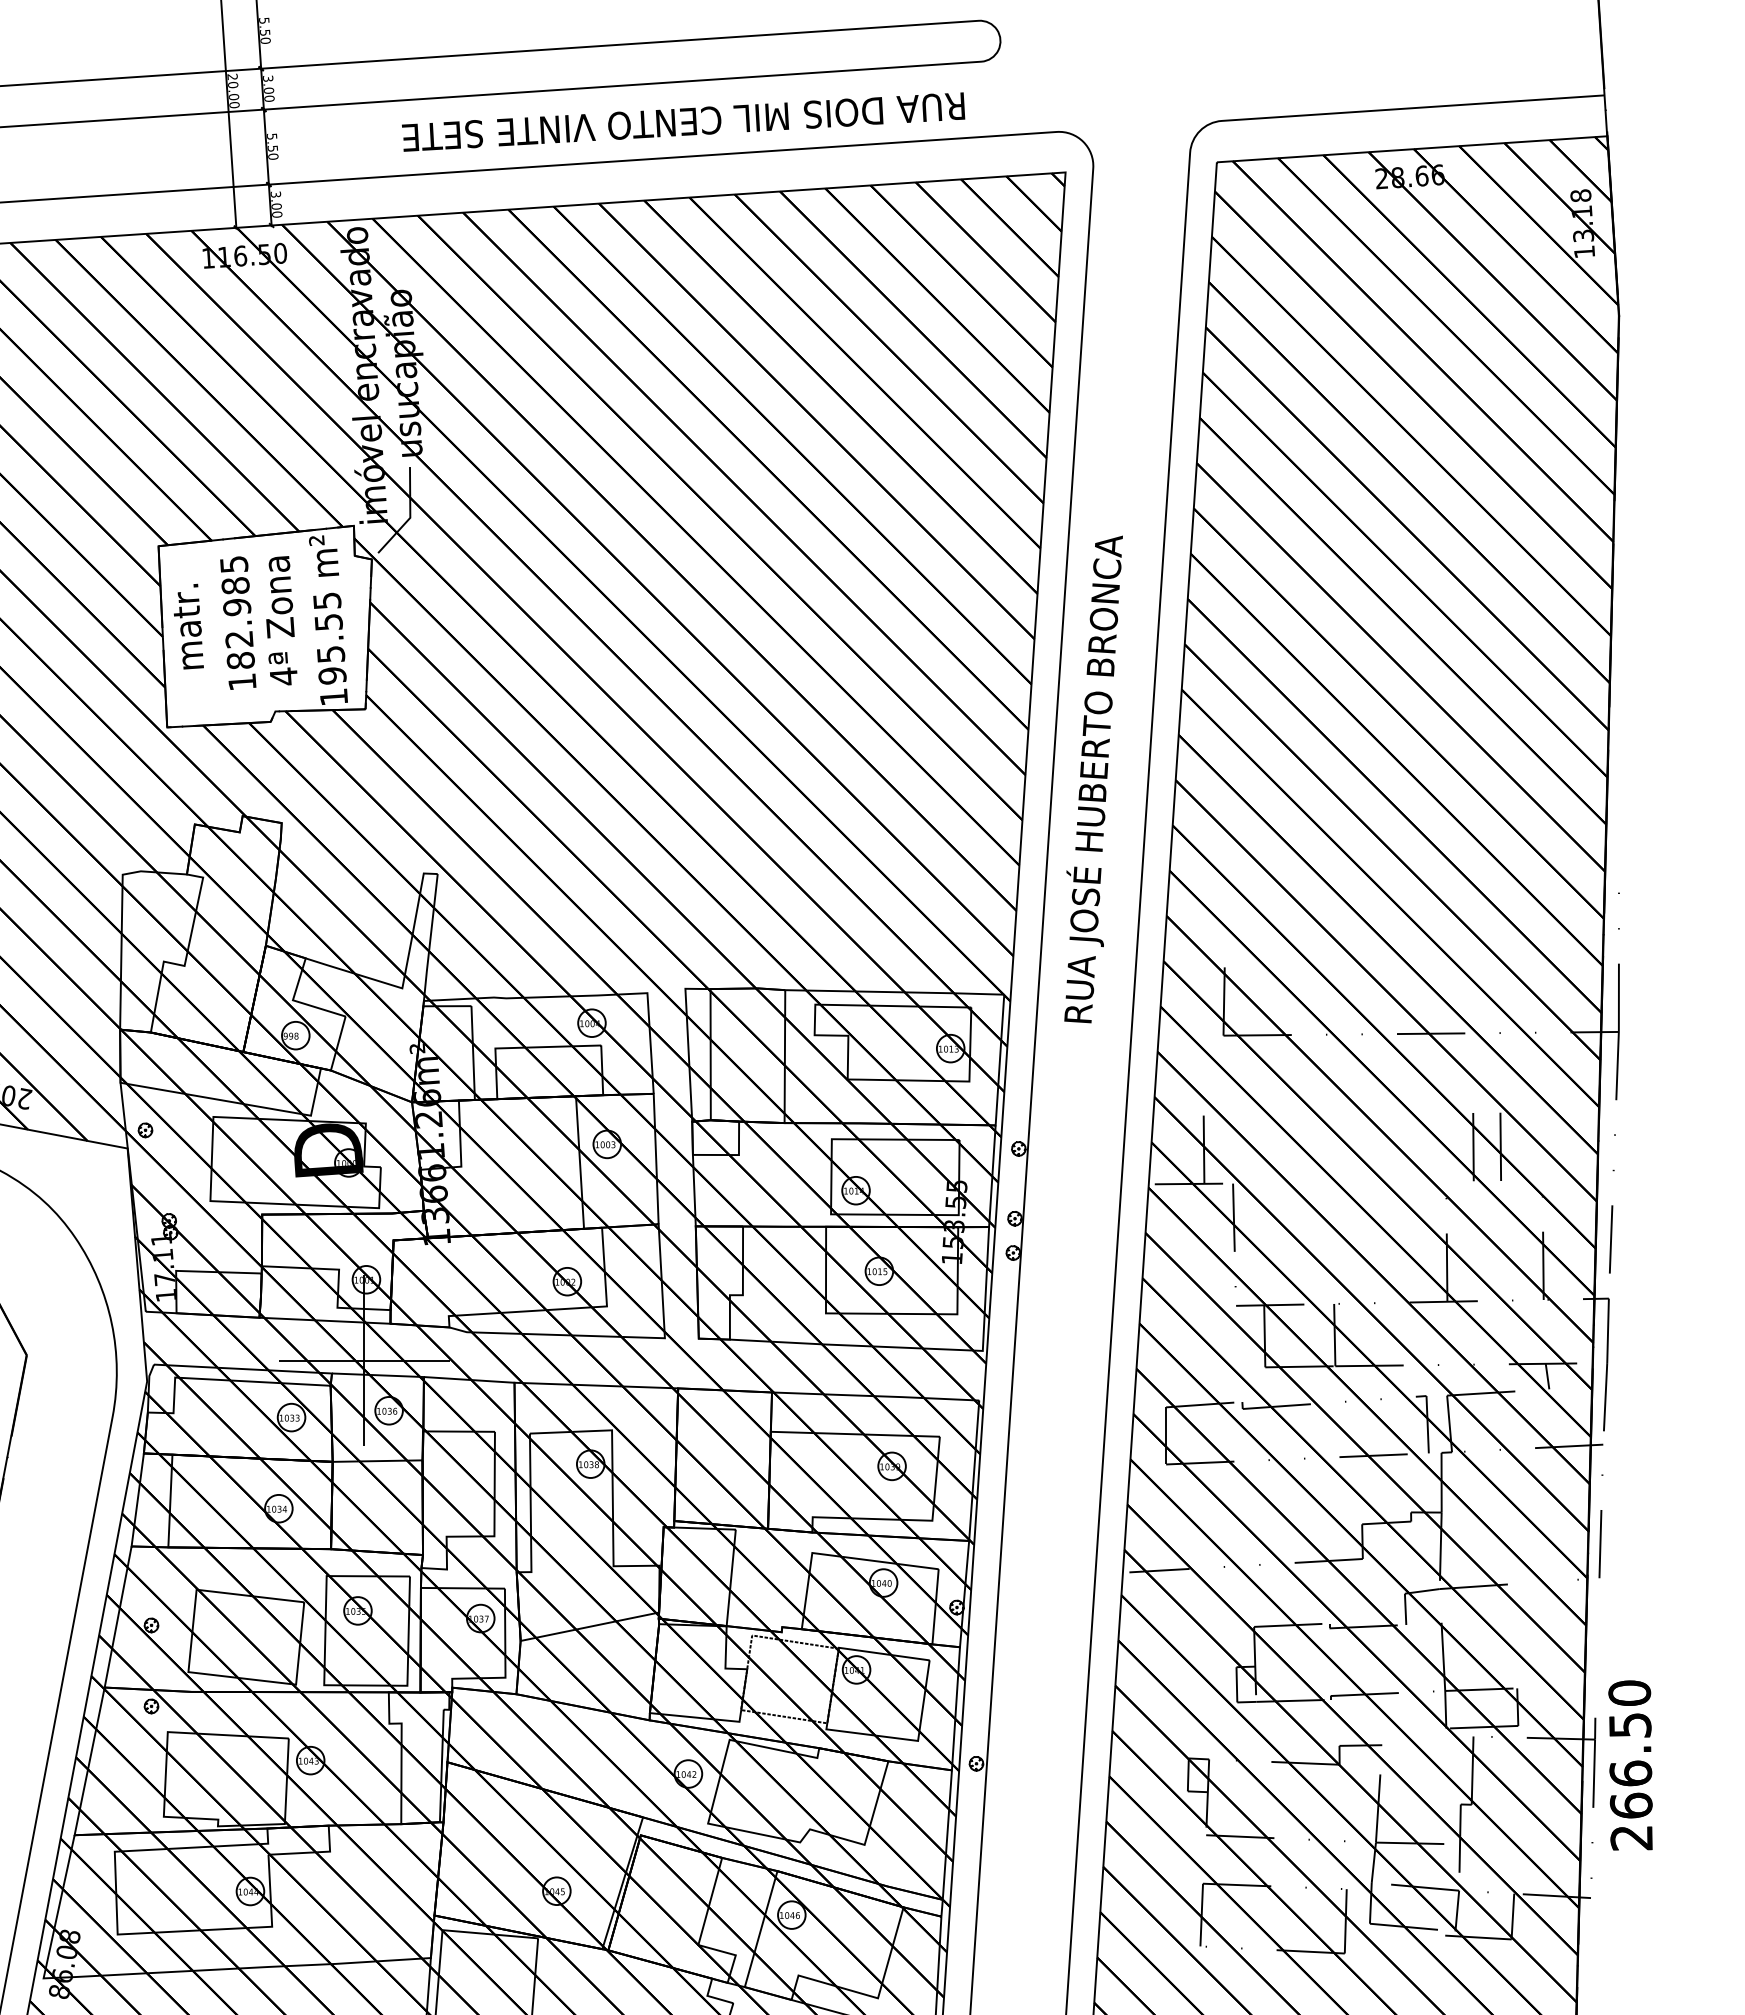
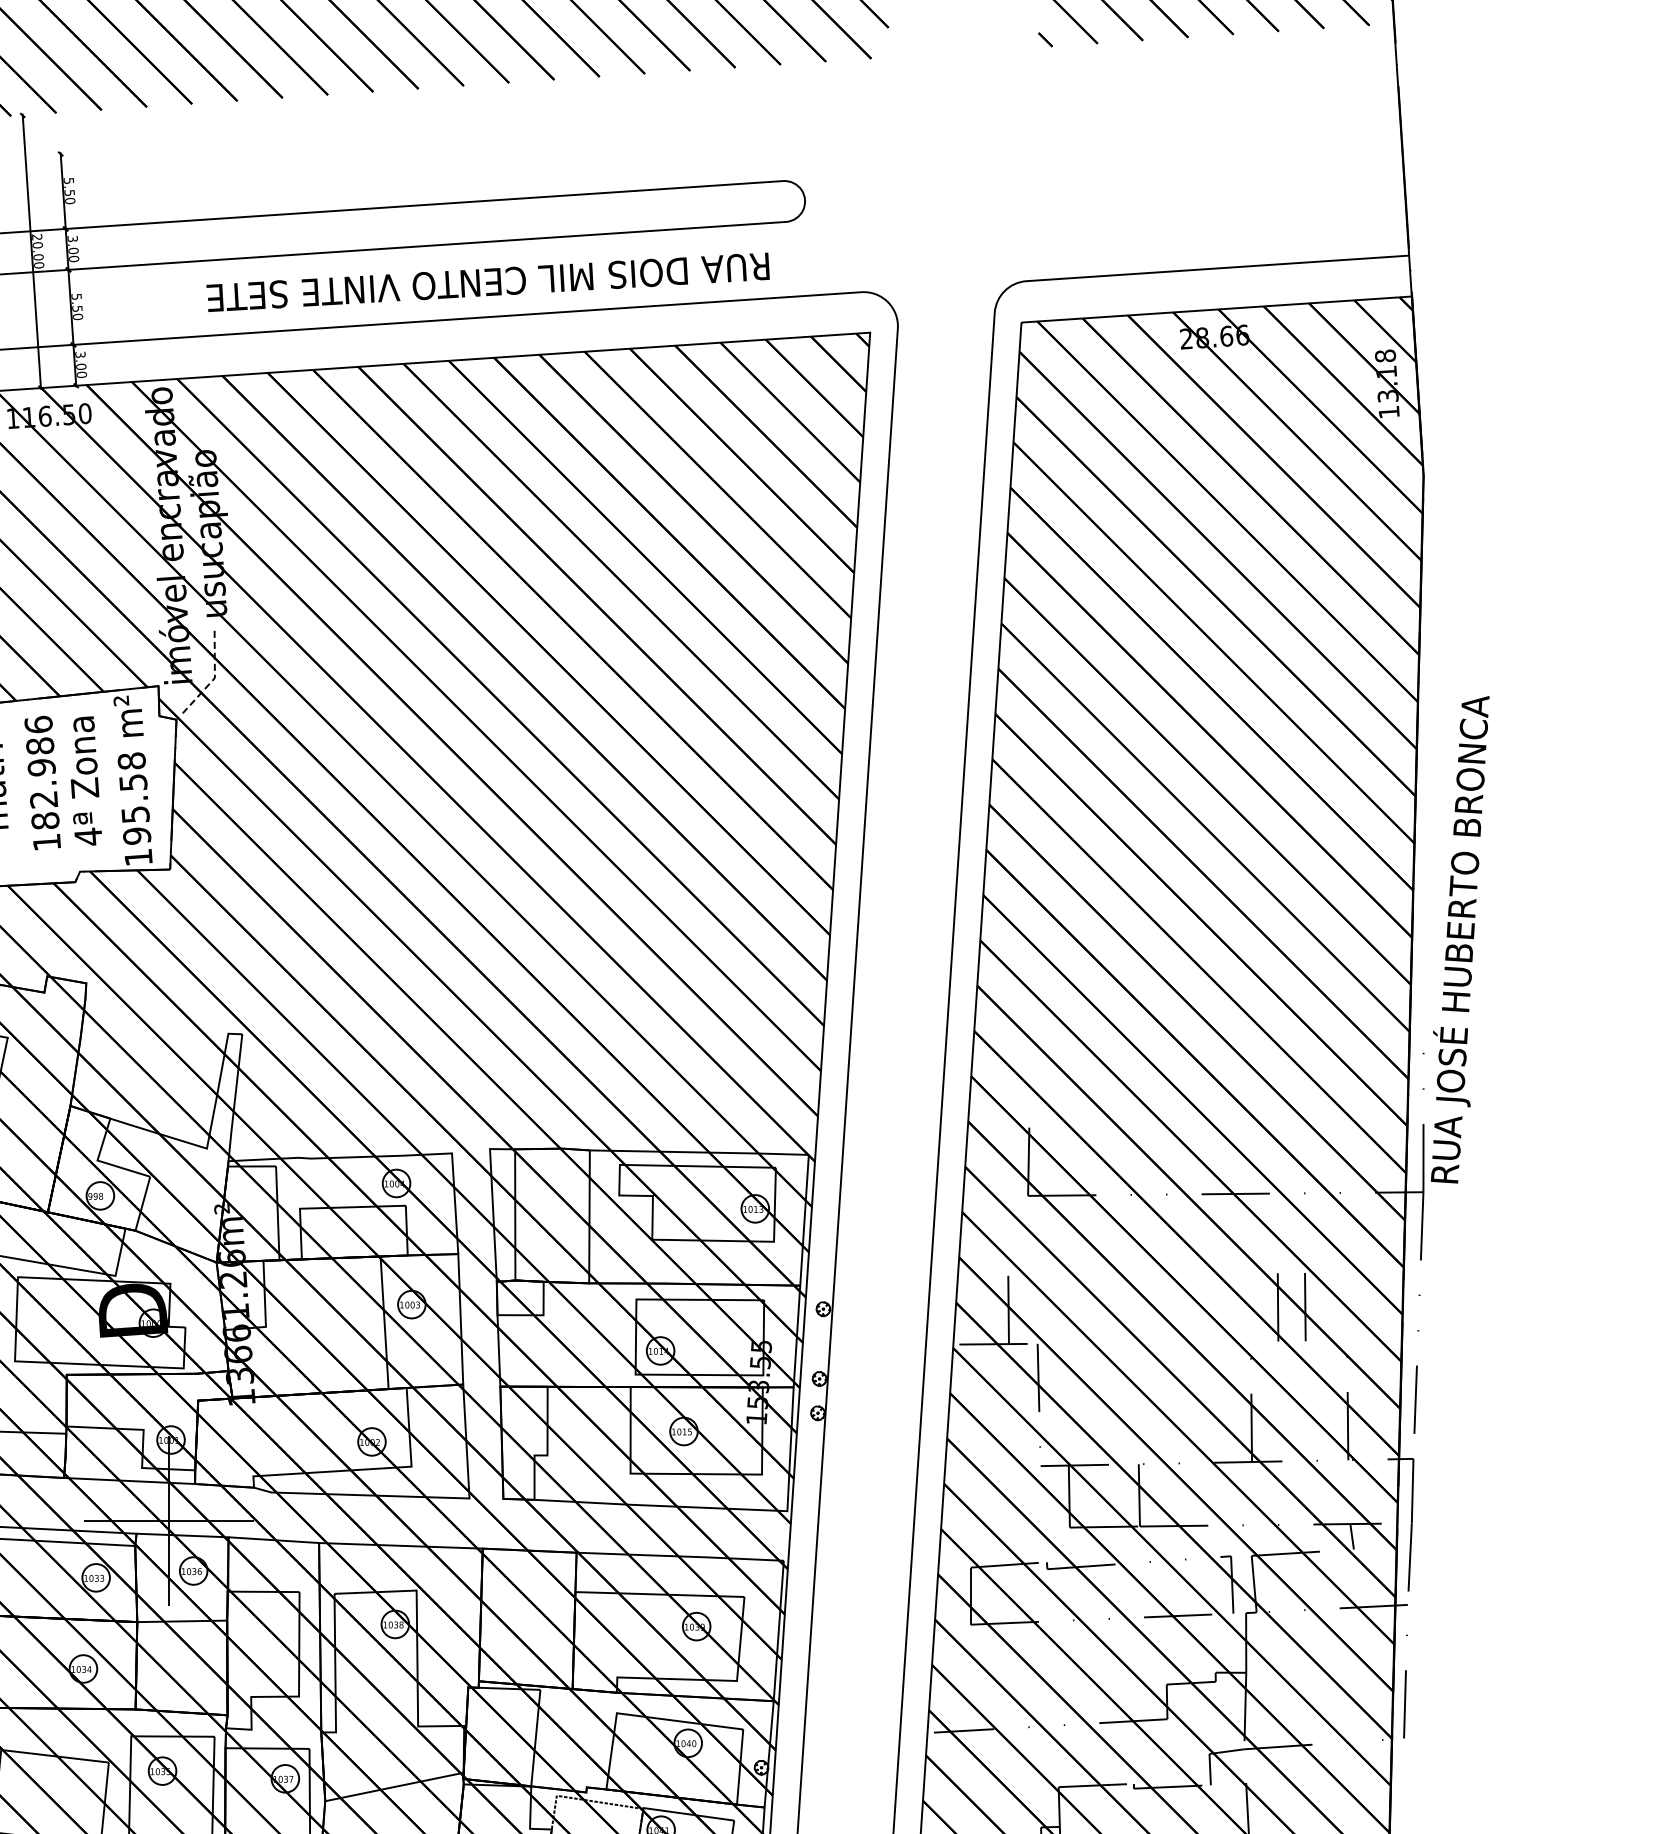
line: (410, 516) -> (215, 676), solid -> dashed
text: (233, 563) -> (38, 723), 182.985 -> 182.986
text: (327, 600) -> (132, 760), 195.55 -> 195.58
text: (1093, 779) -> (1460, 939), moved

